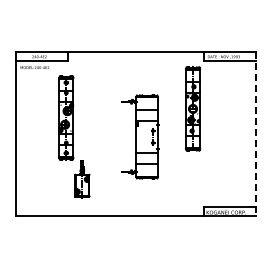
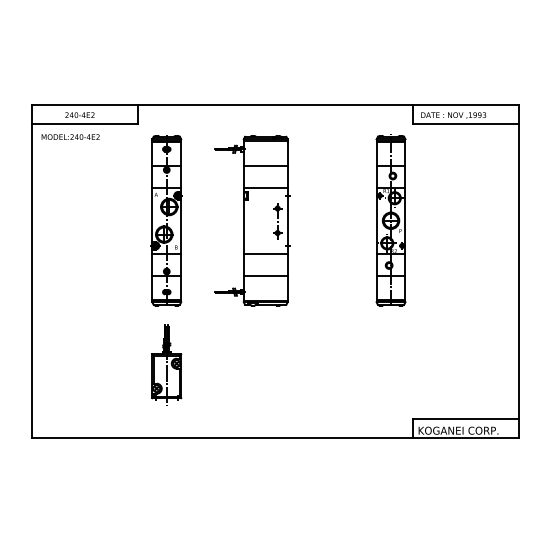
part: (66, 117) -> (167, 219), moved
line: (256, 134) -> (519, 272), dashed -> solid
part: (140, 136) -> (252, 219), moved

